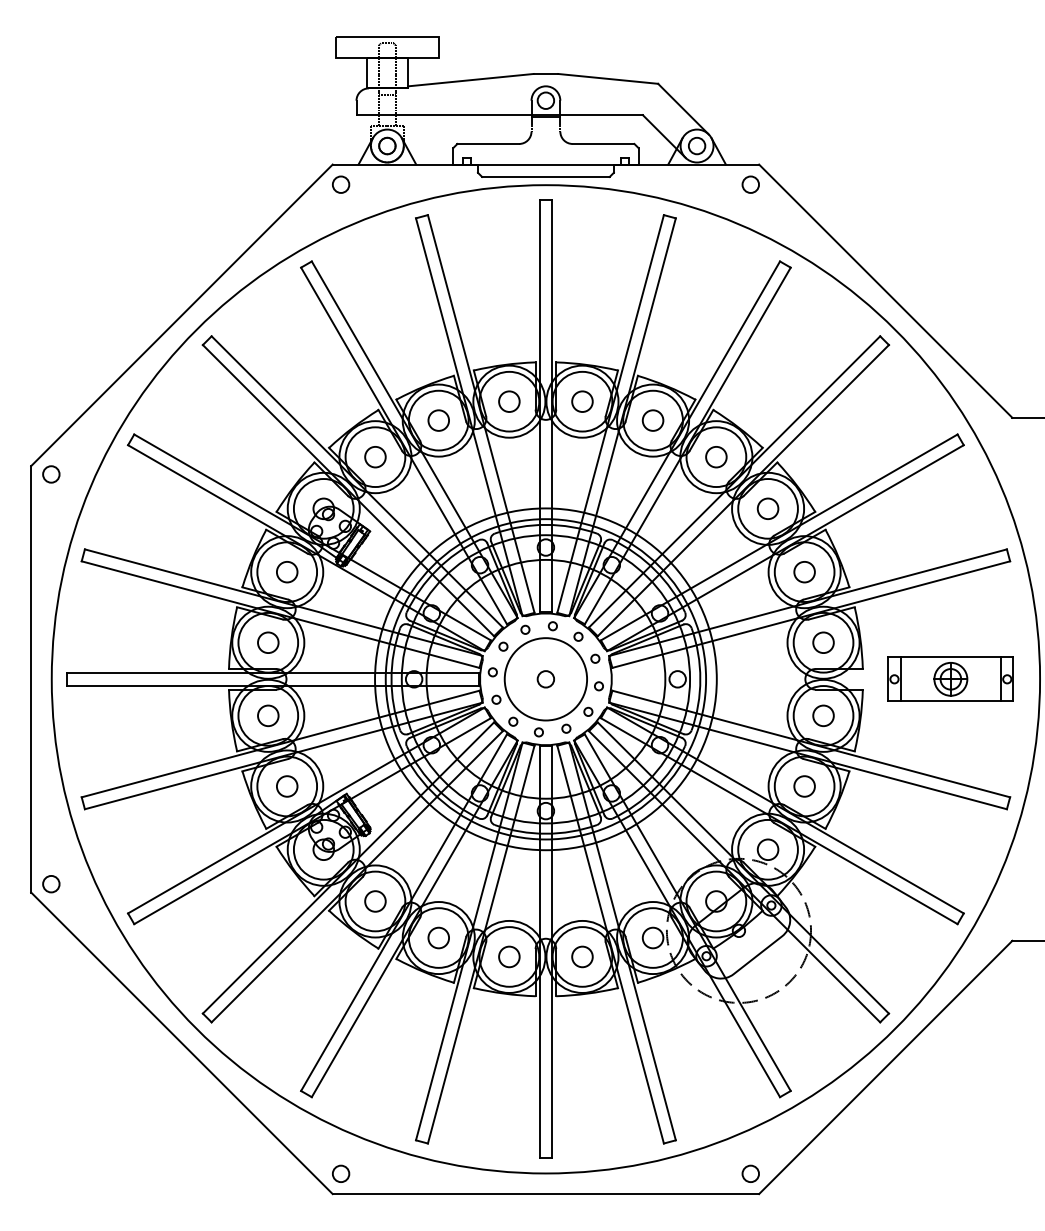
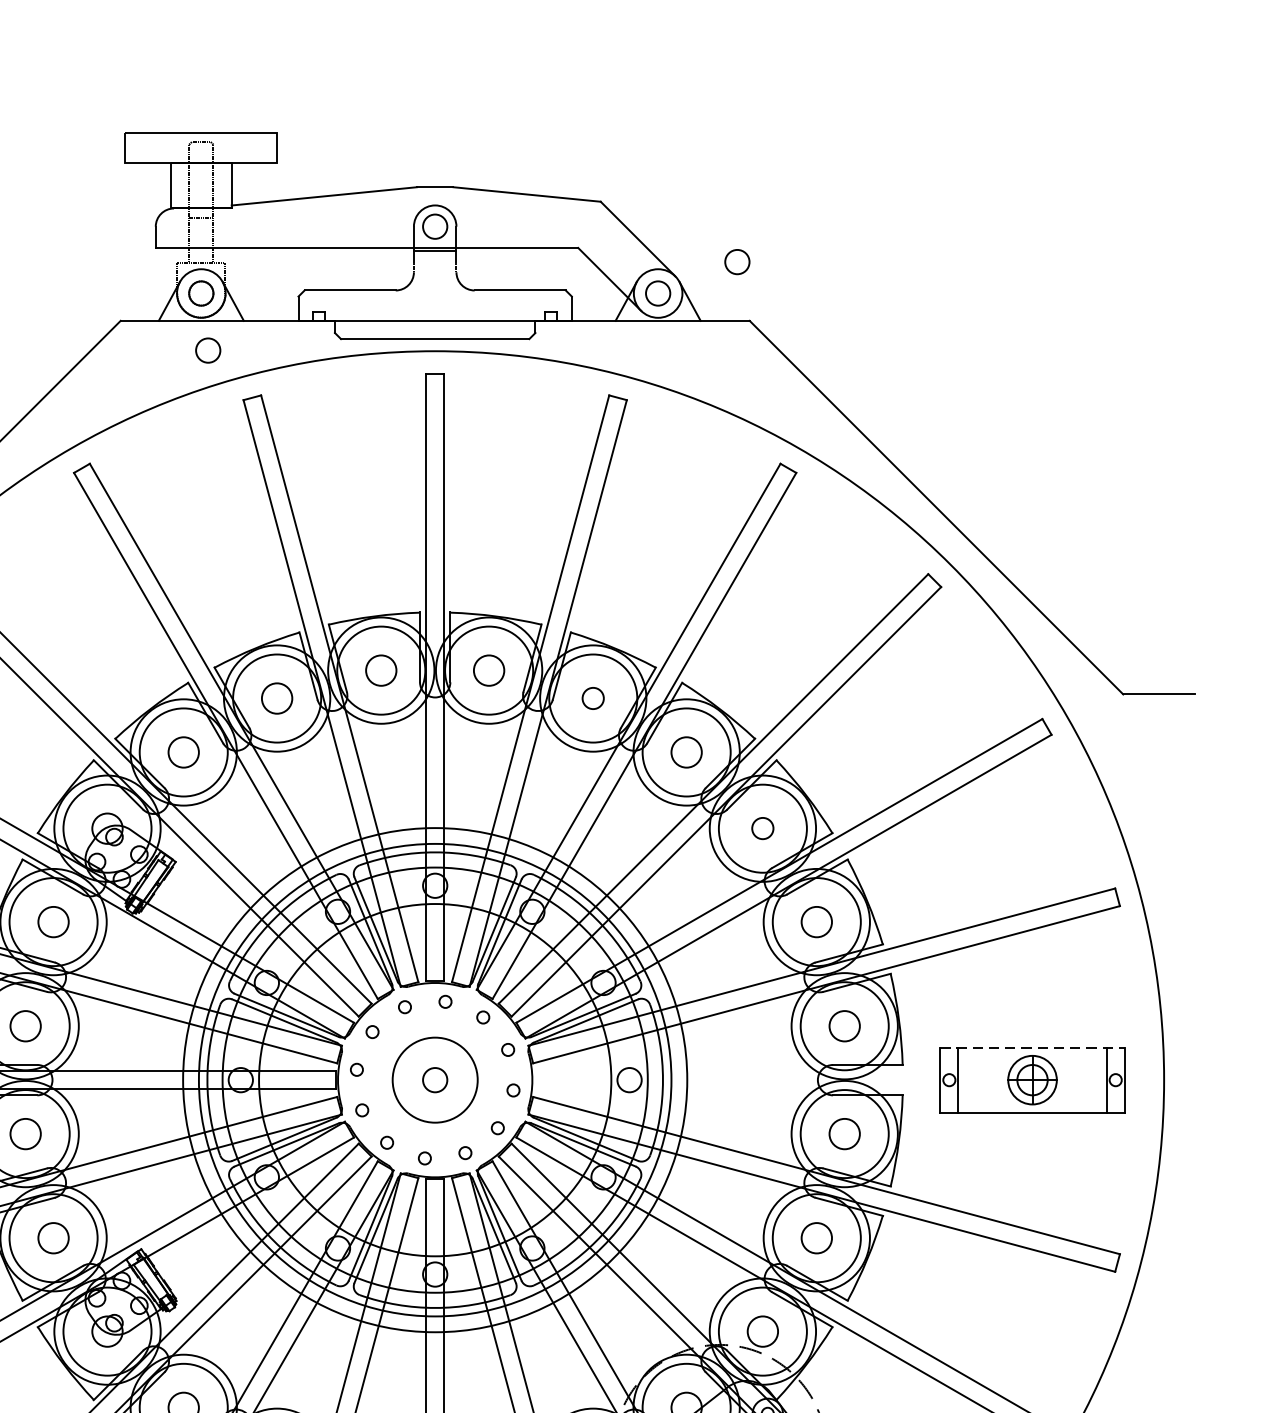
circle: (341, 184) -> (208, 350), moved
circle: (750, 184) -> (736, 261), moved
circle: (652, 420) -> (592, 698), size x0.7
circle: (767, 508) -> (762, 828), size x0.7
line: (950, 657) -> (1031, 1047), solid -> dashed
circle: (545, 679) -> (434, 1080), size x0.7

